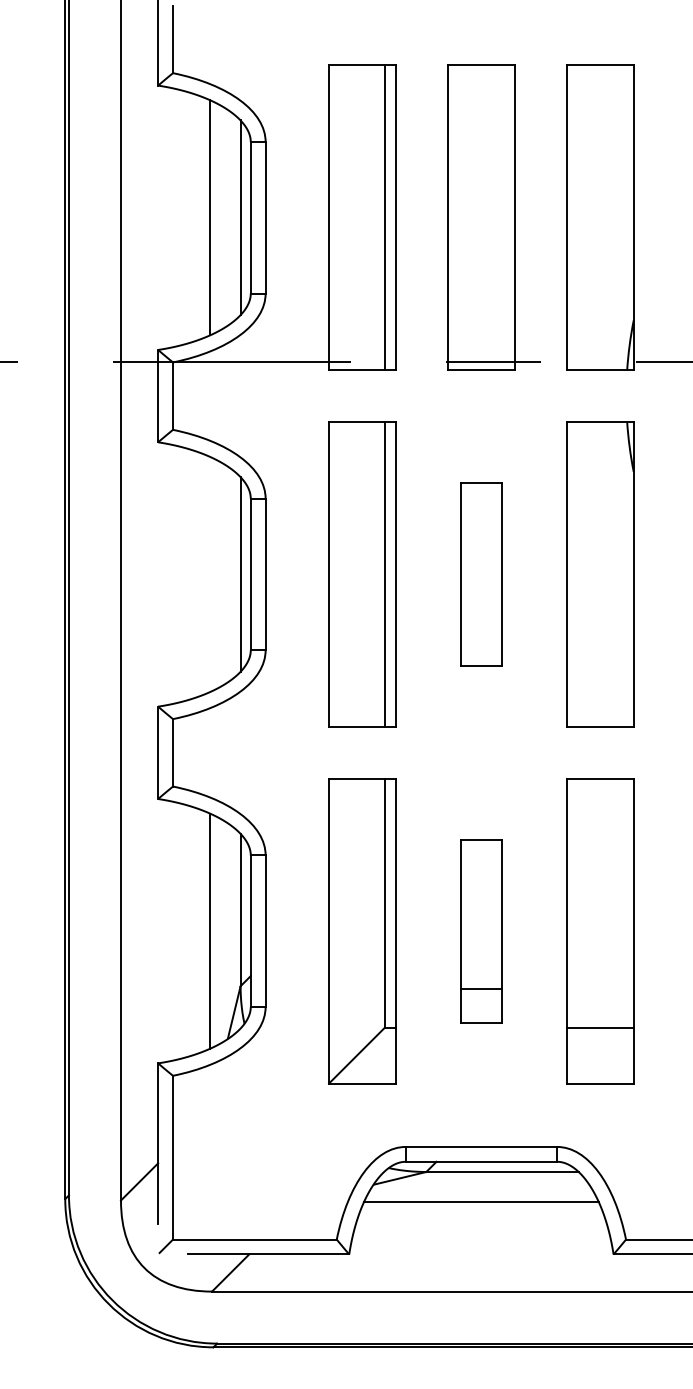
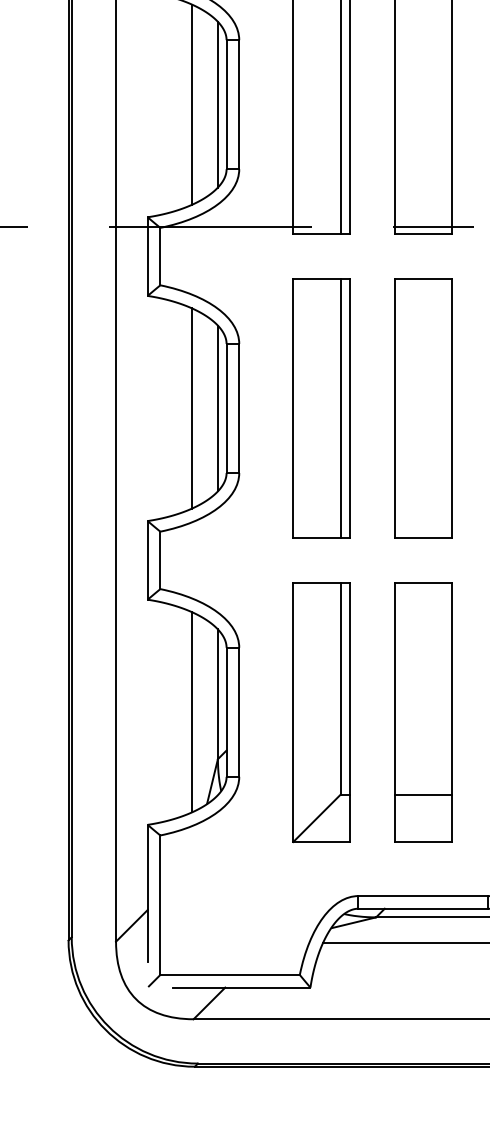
line: (210, 574) -> (192, 408), added
part: (481, 574) -> (423, 408), size x1.67
part: (481, 931) -> (423, 712), size x1.67

